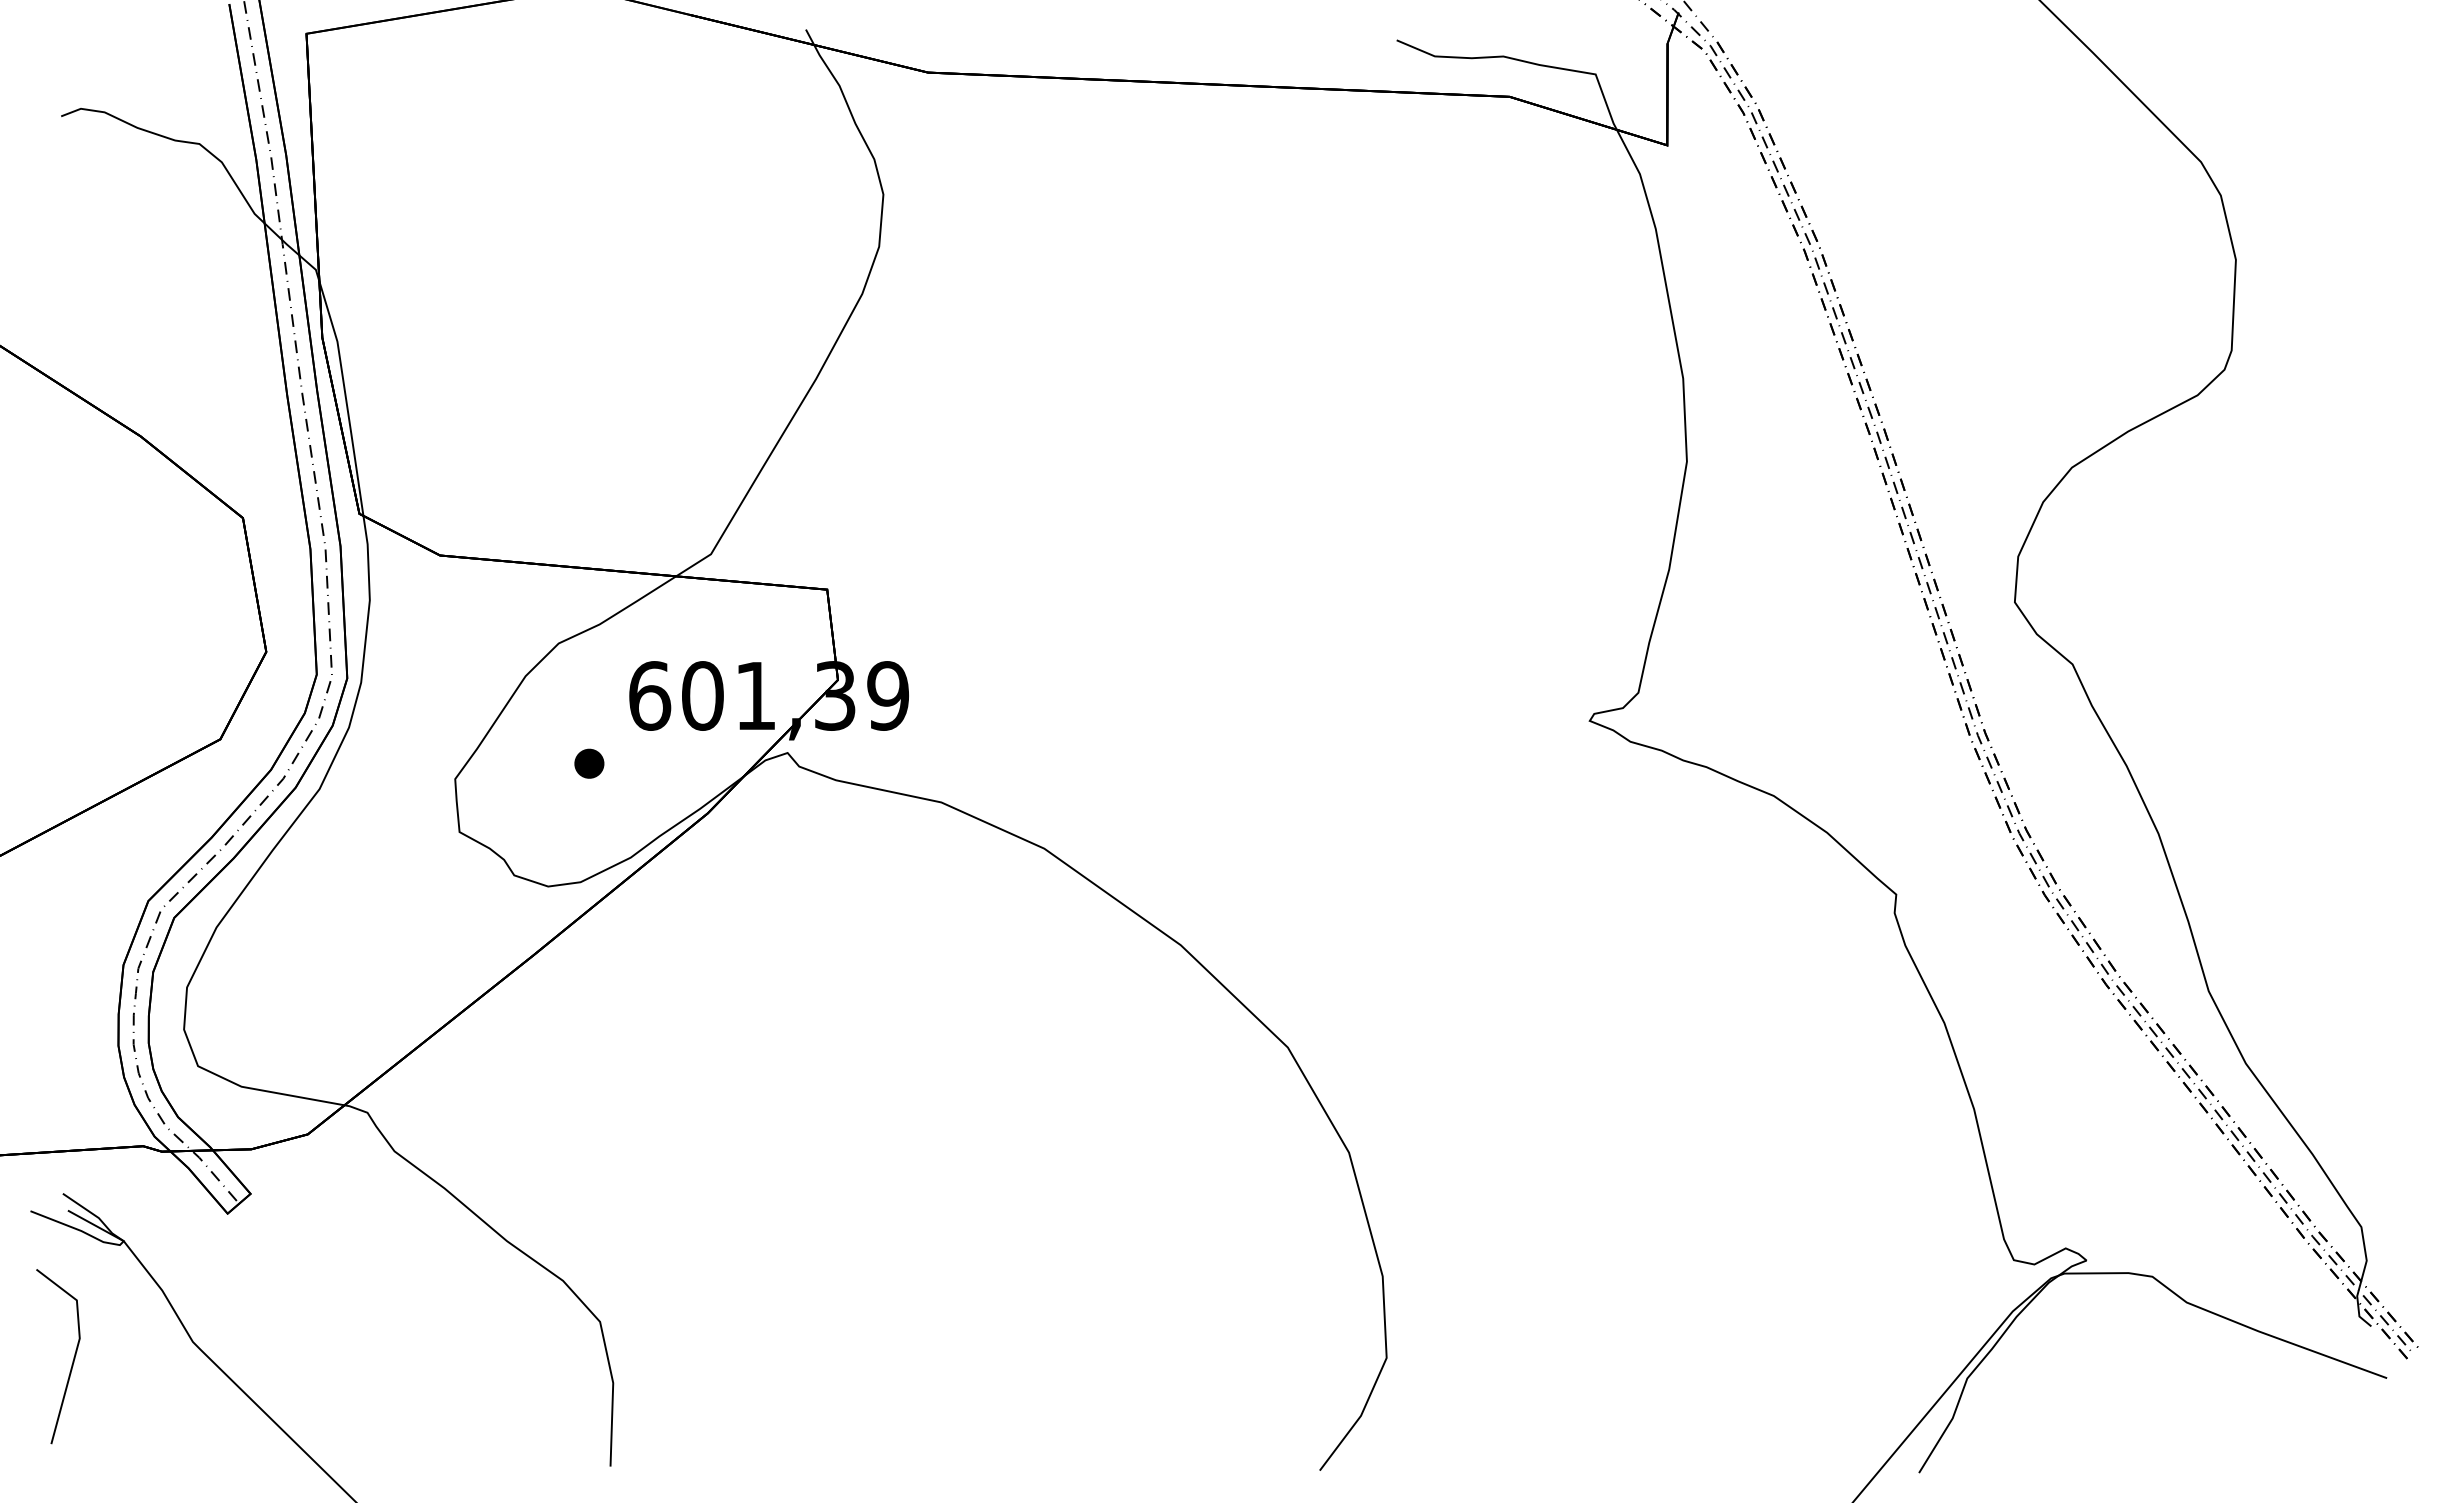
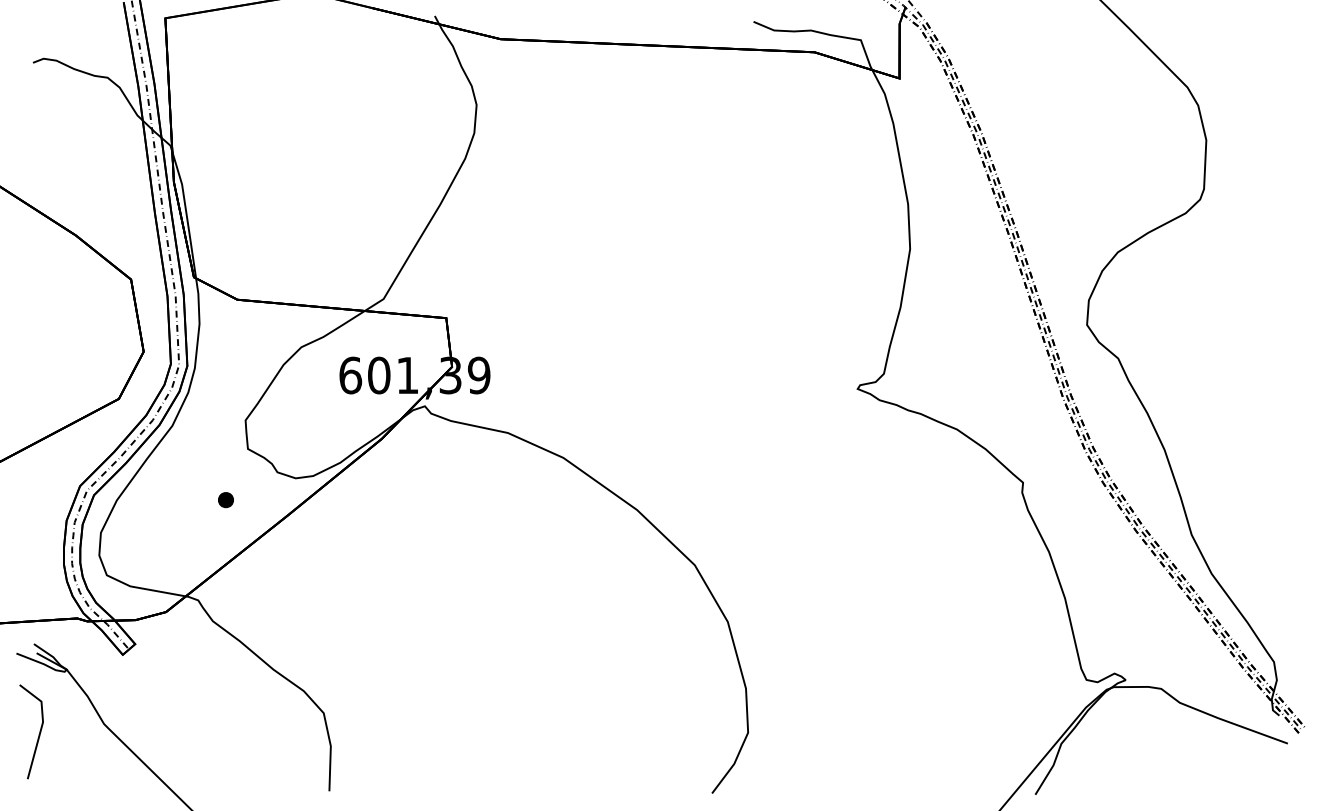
part: (588, 764) -> (225, 500), moved

